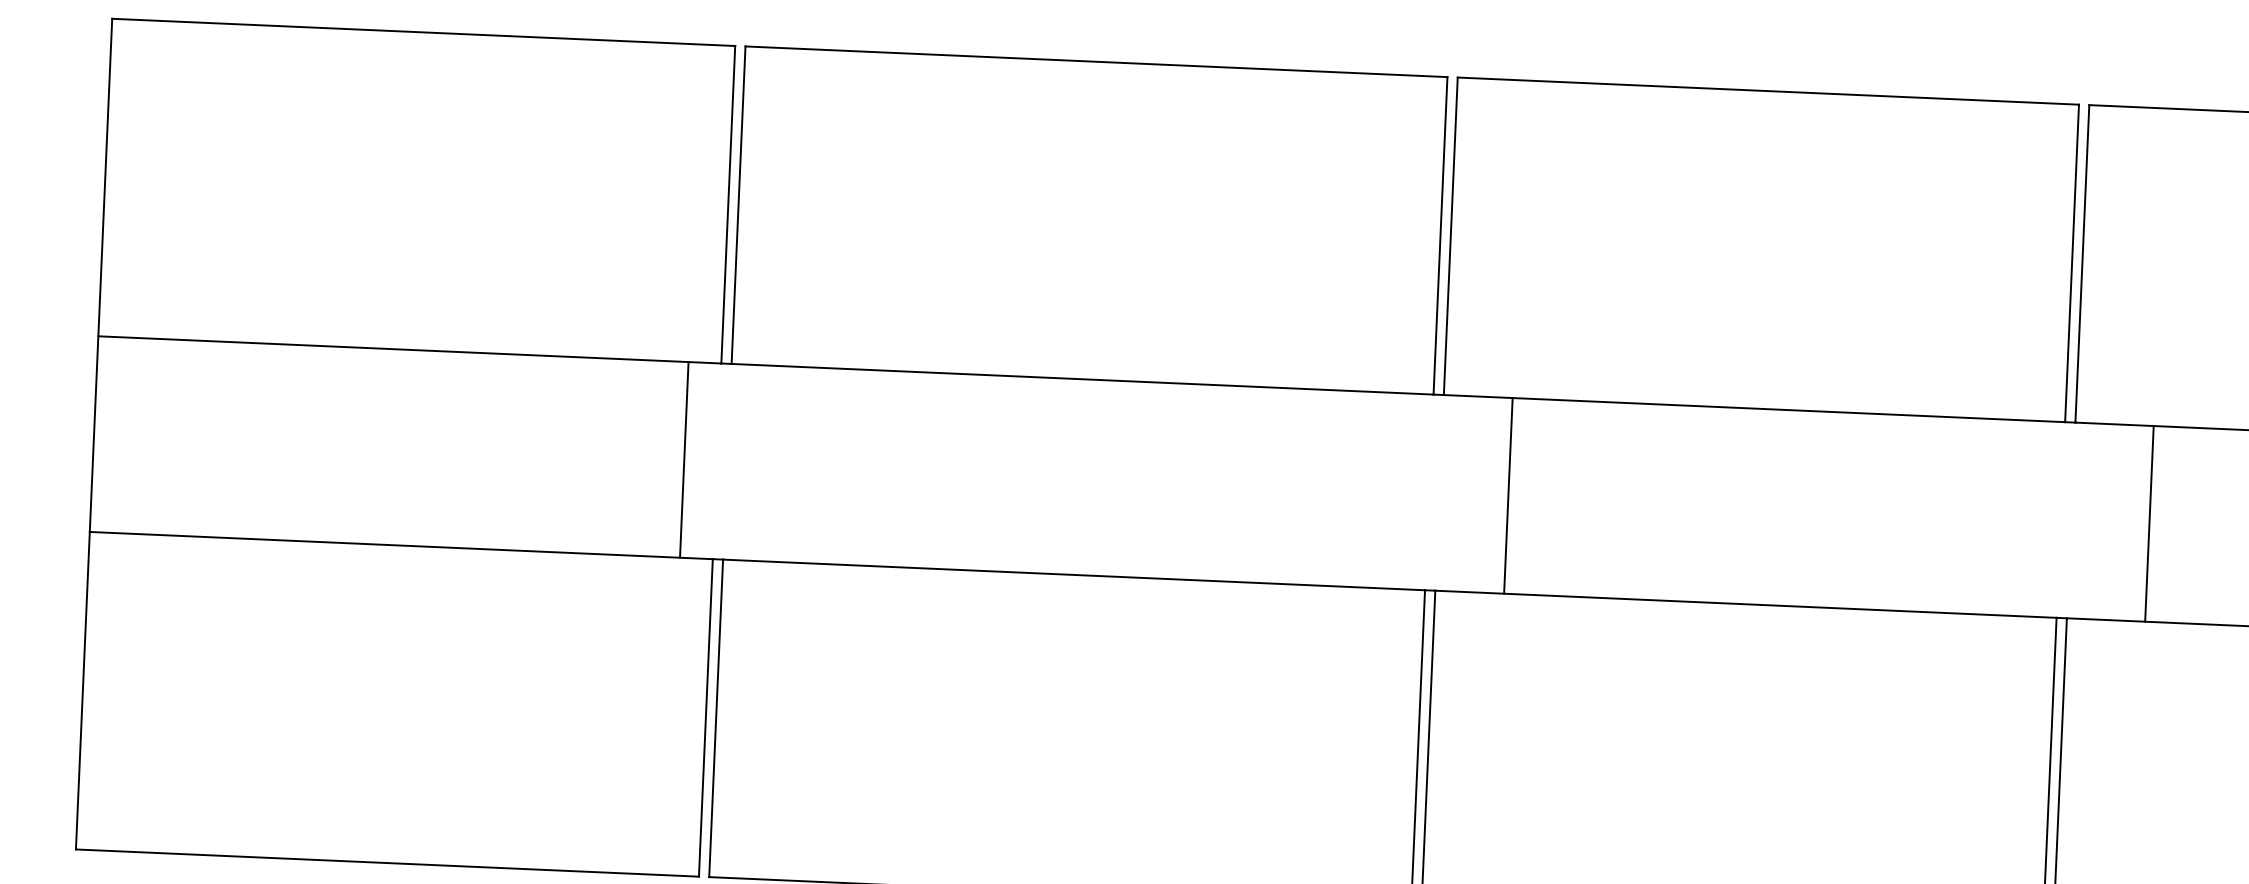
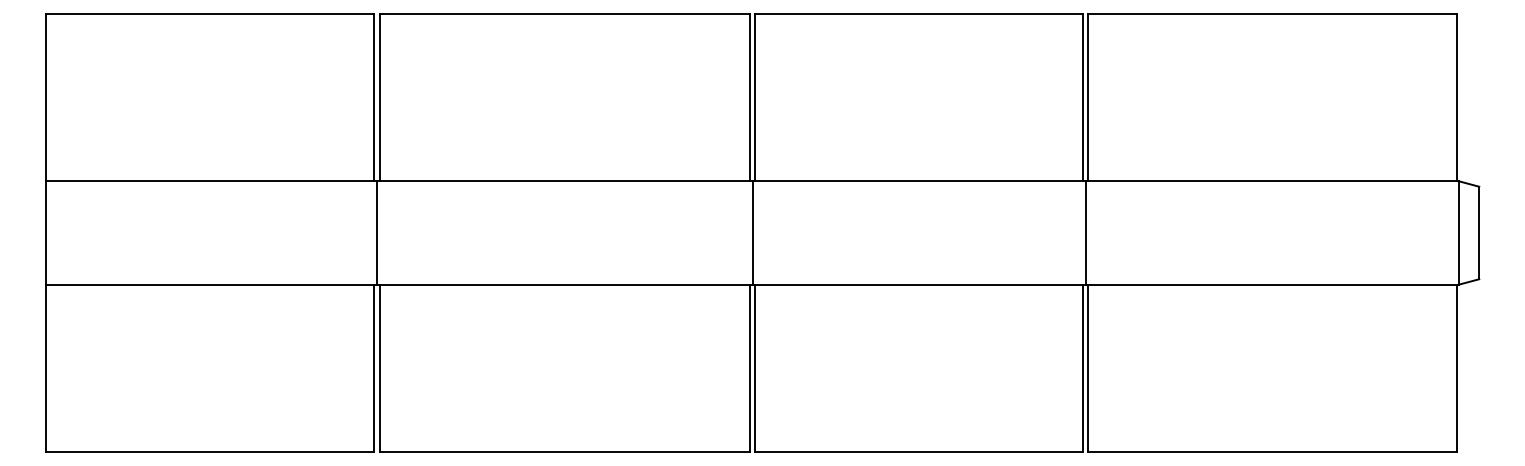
line: (683, 458) -> (376, 232), moved
line: (1508, 494) -> (752, 232), moved
line: (2149, 522) -> (1085, 232), moved

